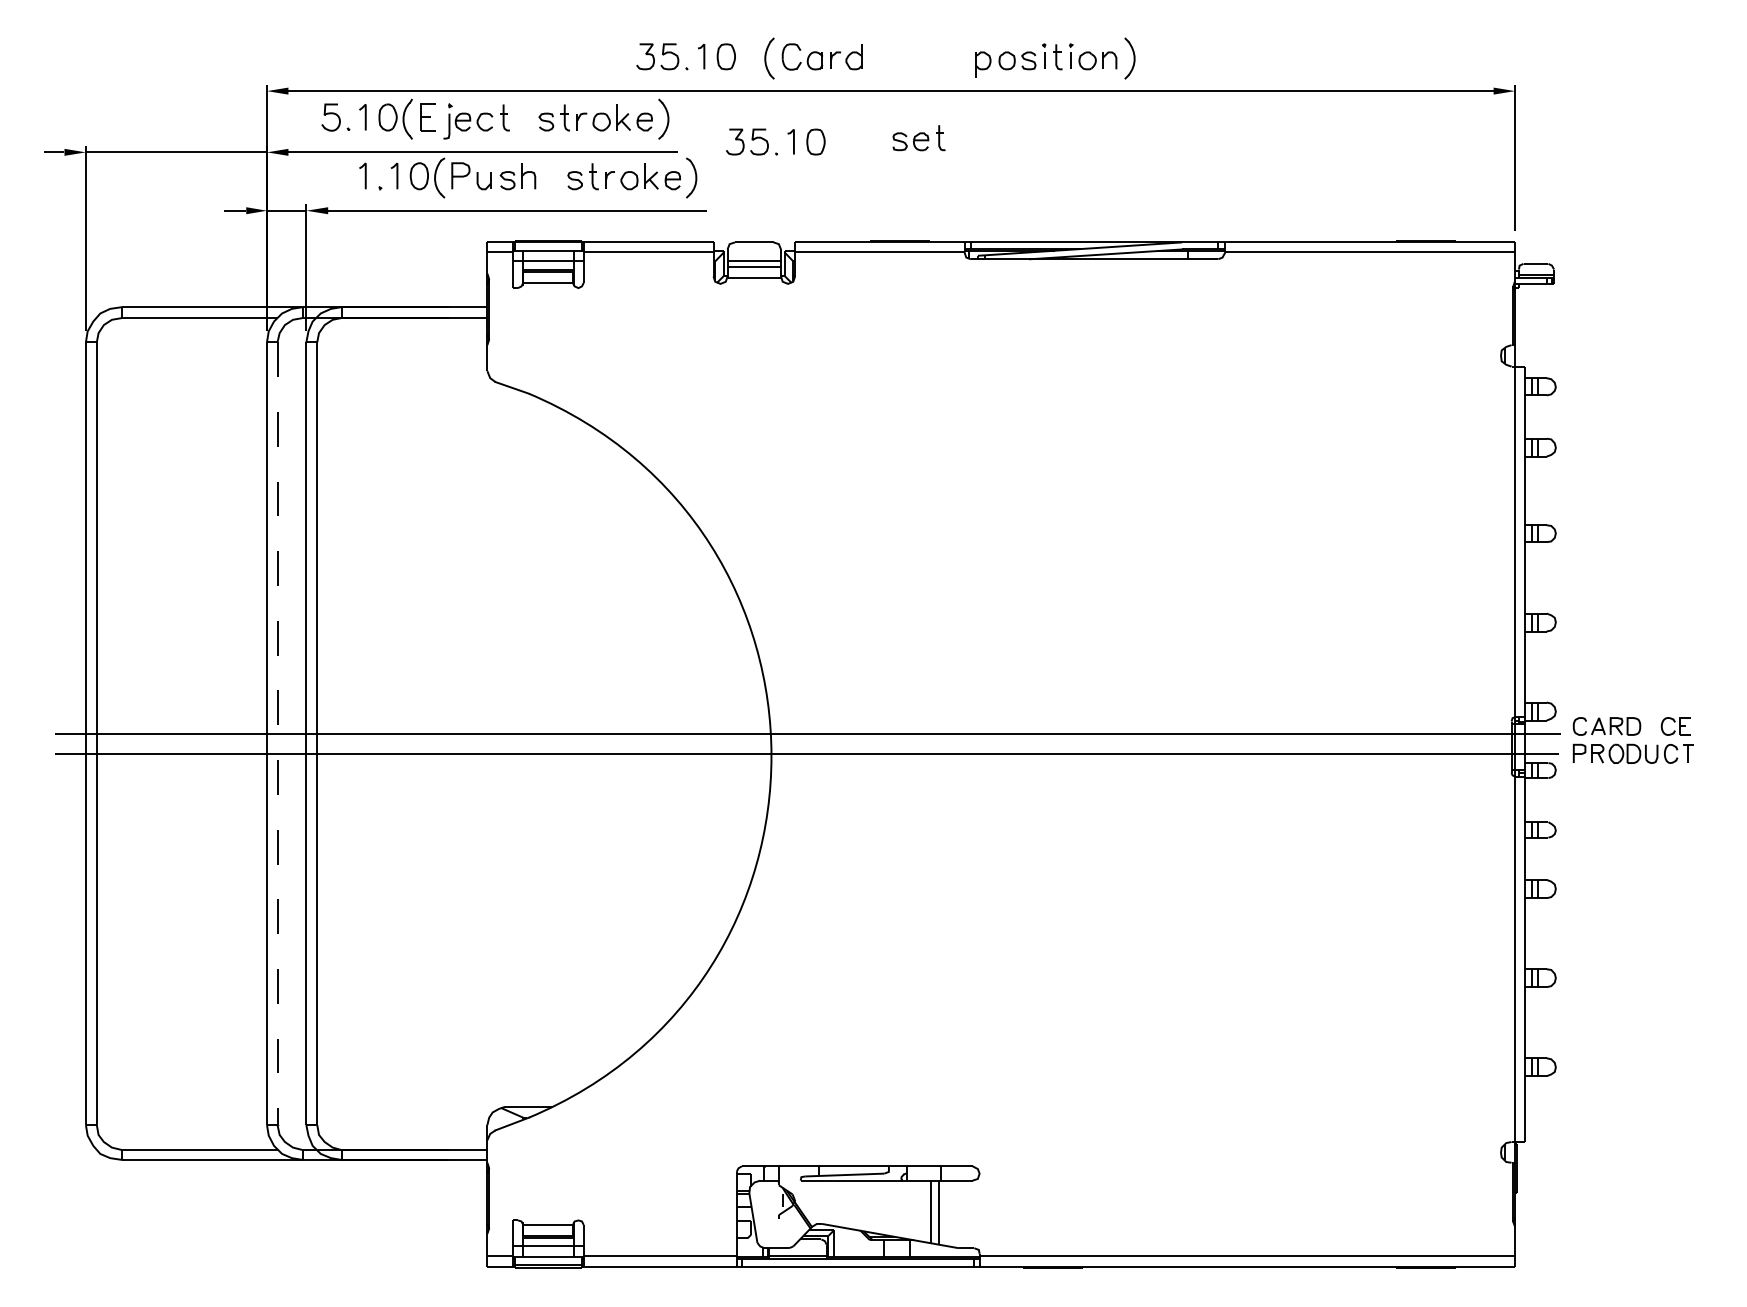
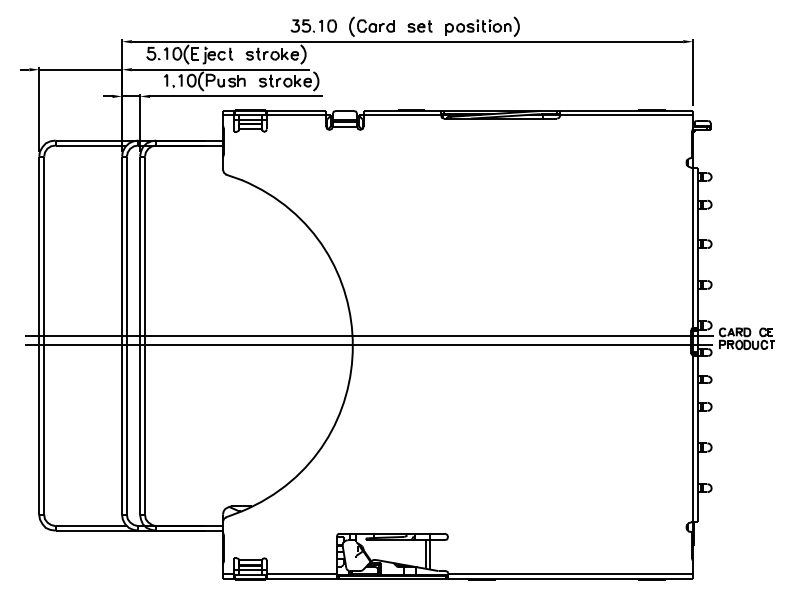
part: (917, 138) -> (419, 26), moved
part: (775, 140) -> (354, 64), removed
line: (276, 735) -> (126, 336), dashed -> solid

